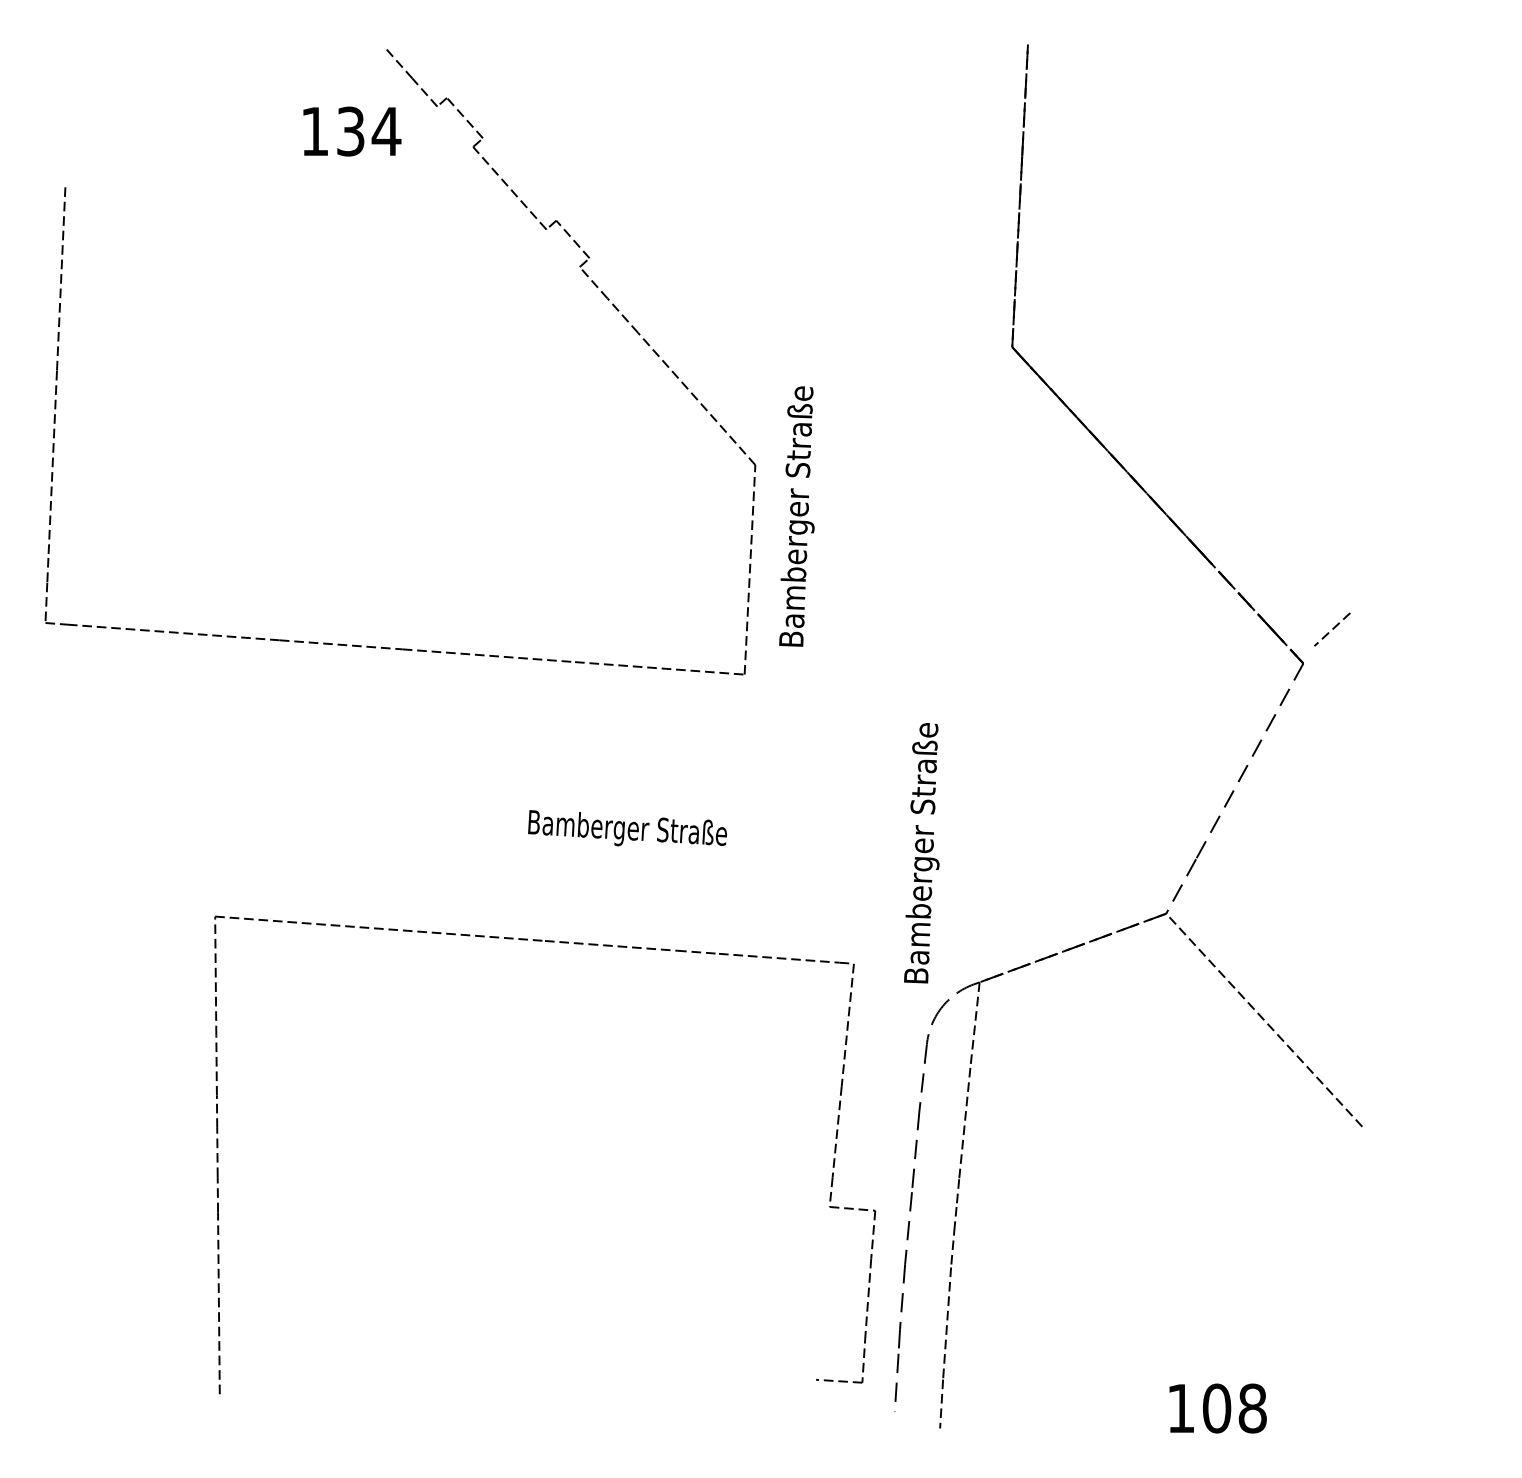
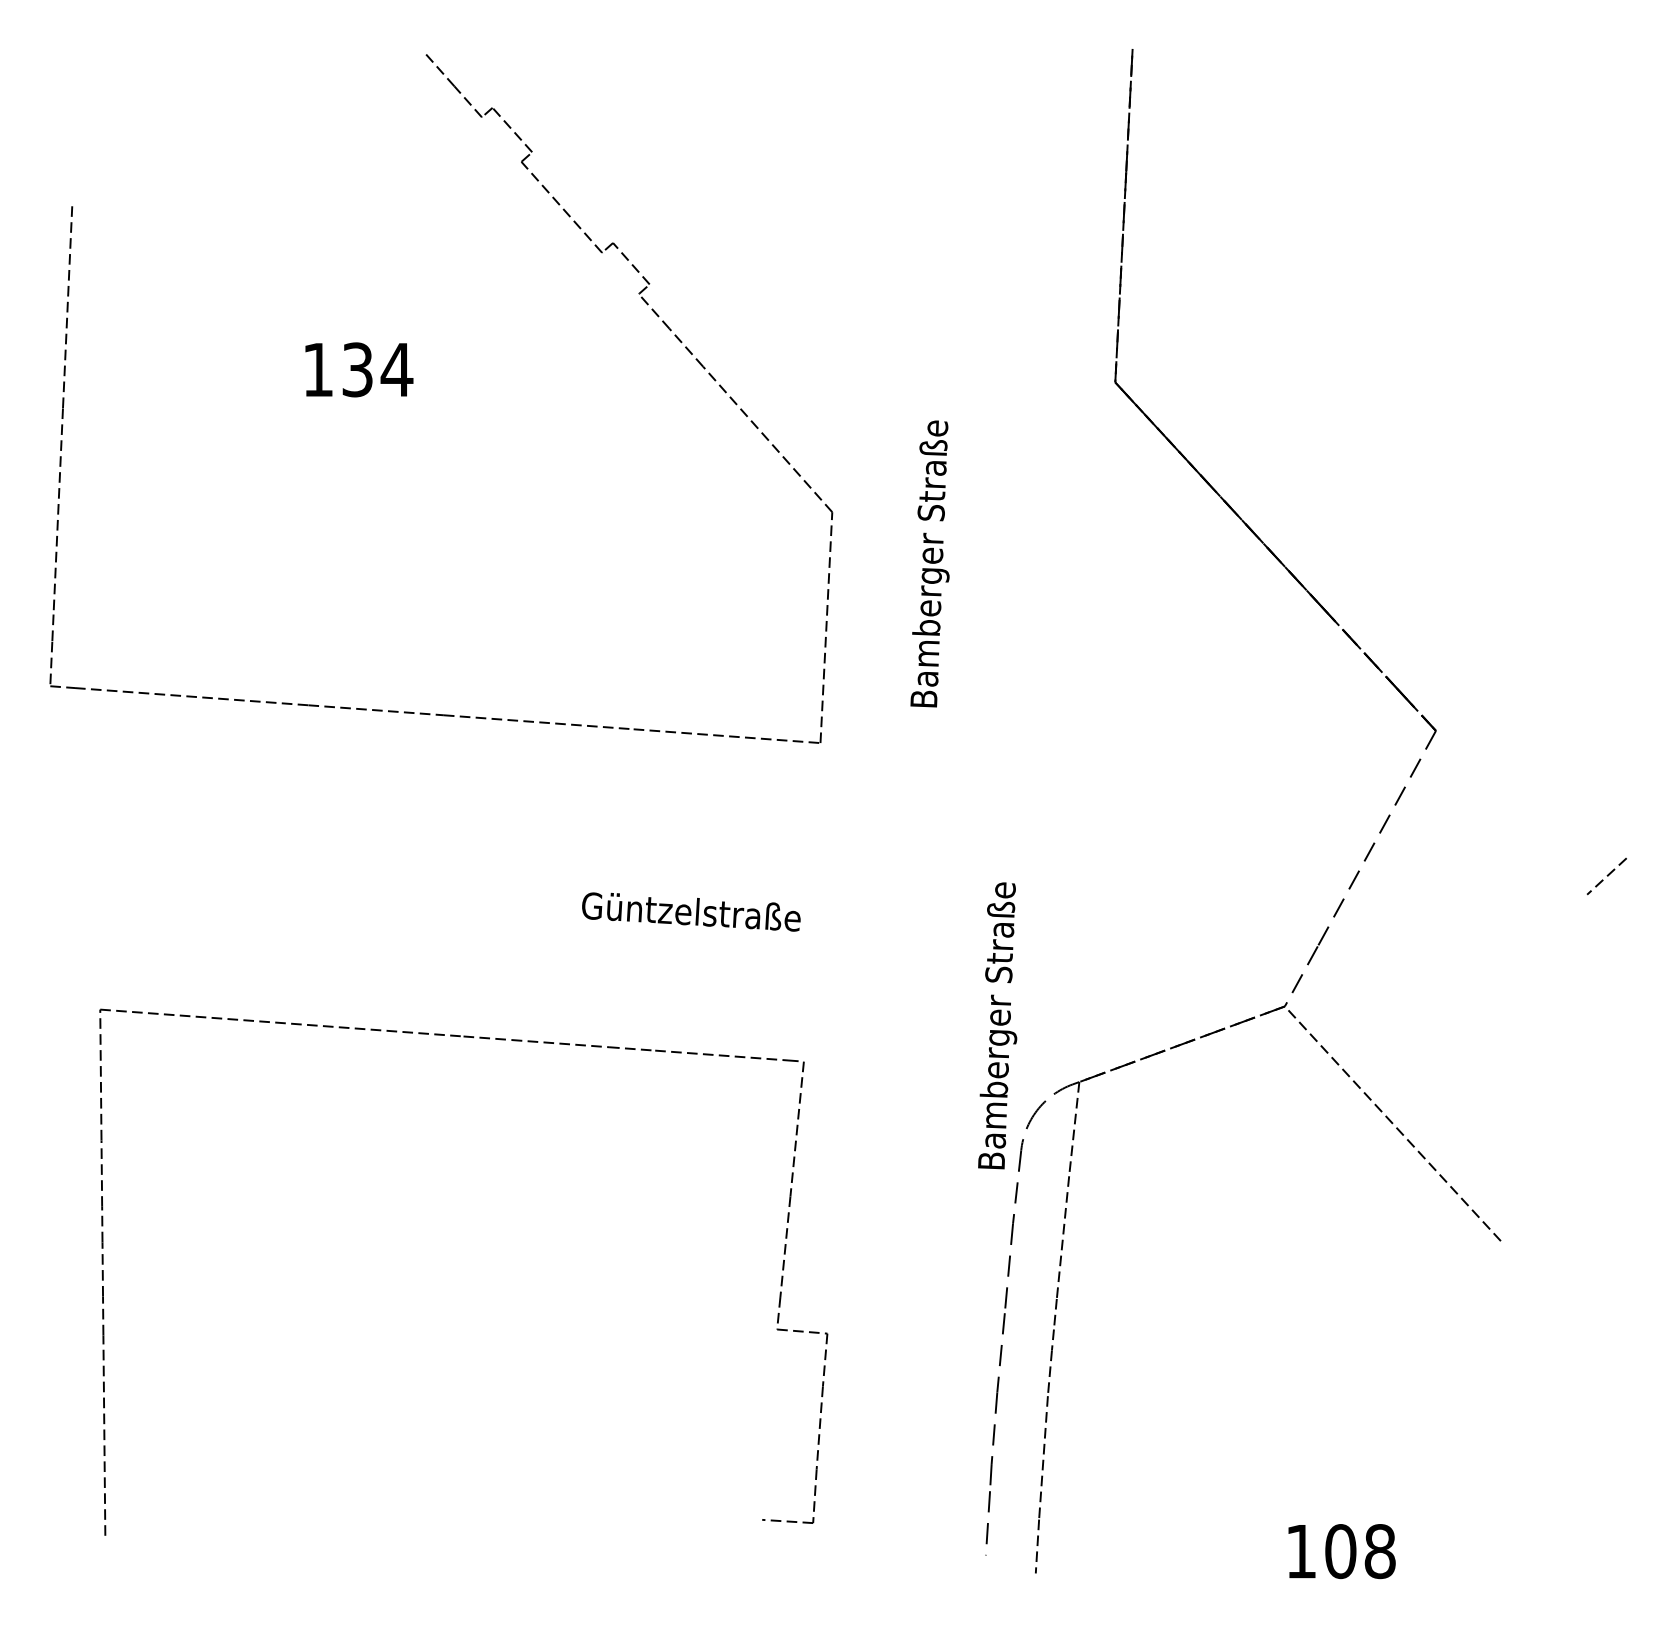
text: (352, 131) -> (359, 369), moved
text: (796, 516) -> (929, 563), moved
line: (1332, 628) -> (1606, 875), moved
text: (627, 828) -> (691, 912), Bamberger Straße -> Güntzelstraße
text: (921, 852) -> (997, 1025), moved
part: (565, 943) -> (486, 1039), moved

